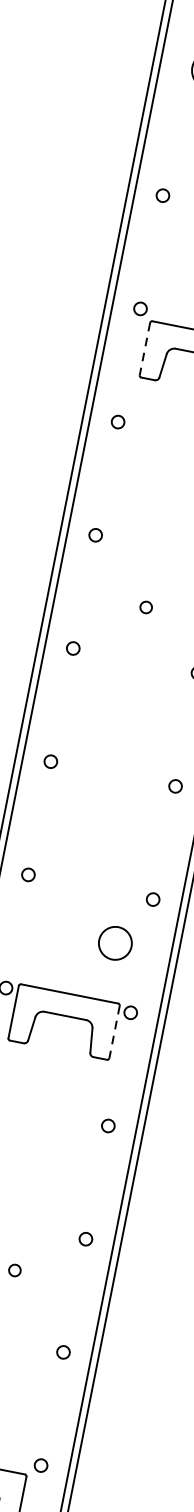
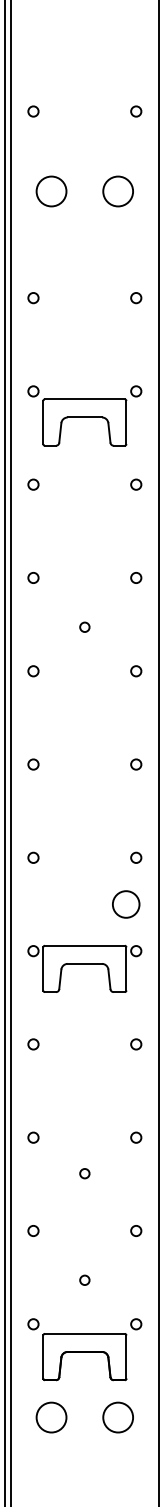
line: (145, 349) -> (43, 422), dashed -> solid
circle: (115, 943) -> (126, 904), moved
line: (114, 1031) -> (126, 968), dashed -> solid

